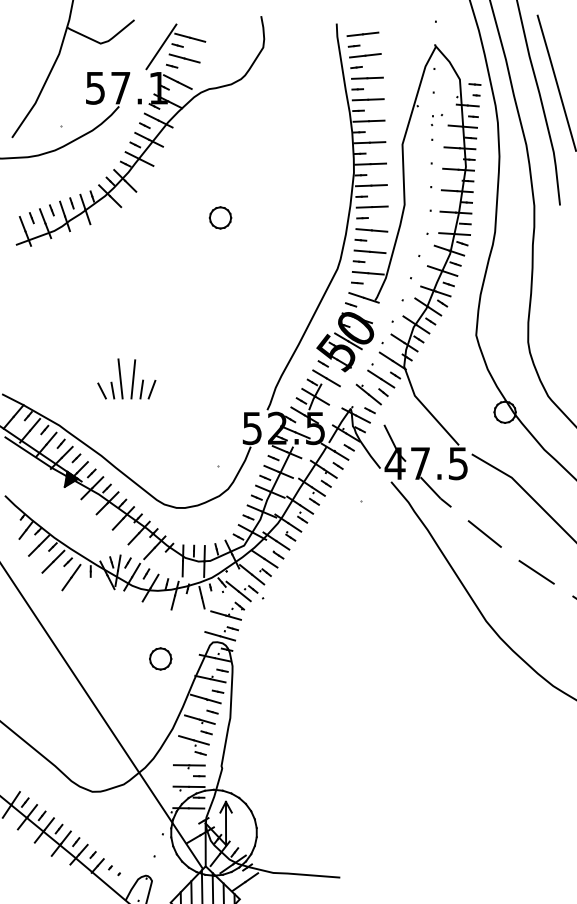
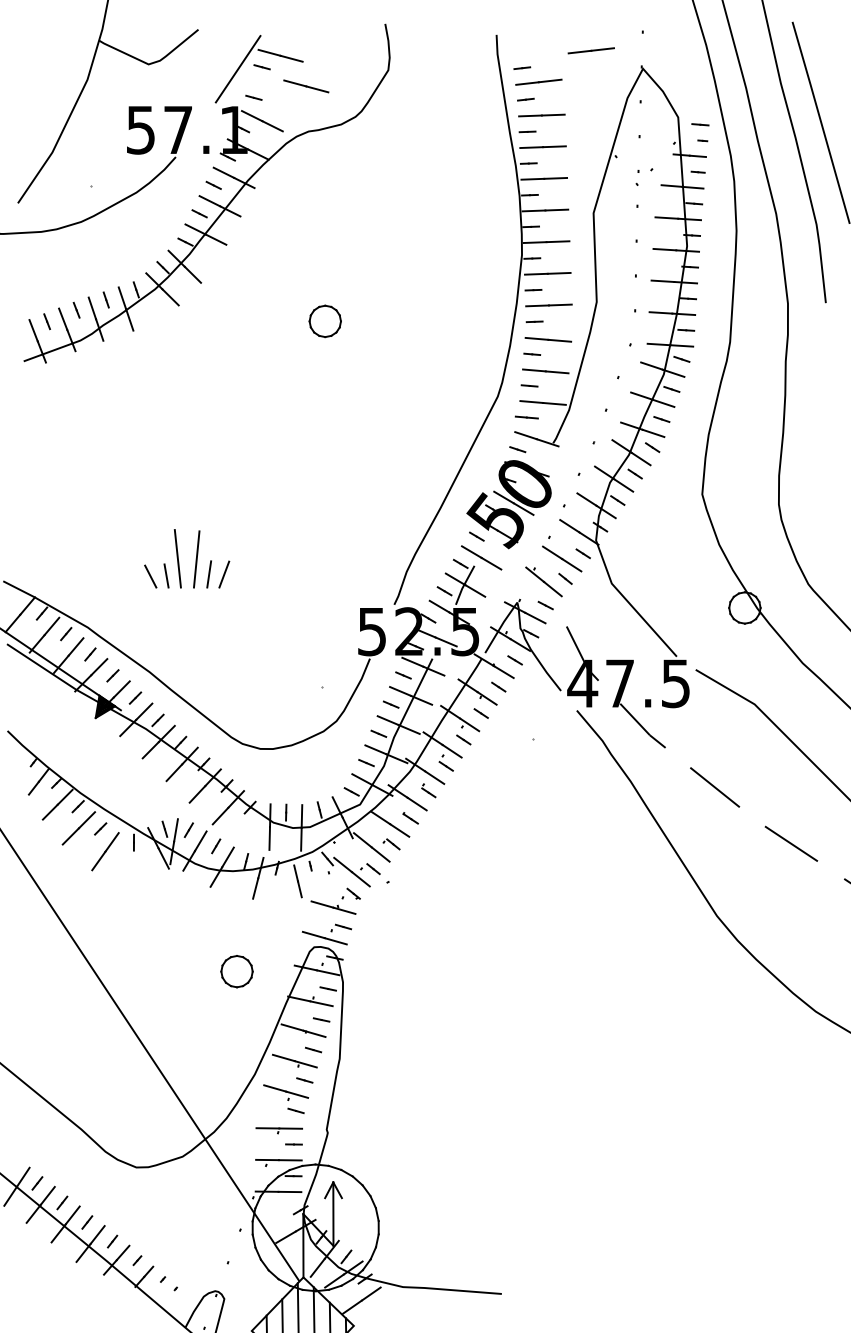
line: (362, 33) -> (590, 49), moved
line: (184, 58) -> (306, 86), moved
part: (357, 282) -> (527, 416), size x1.4

